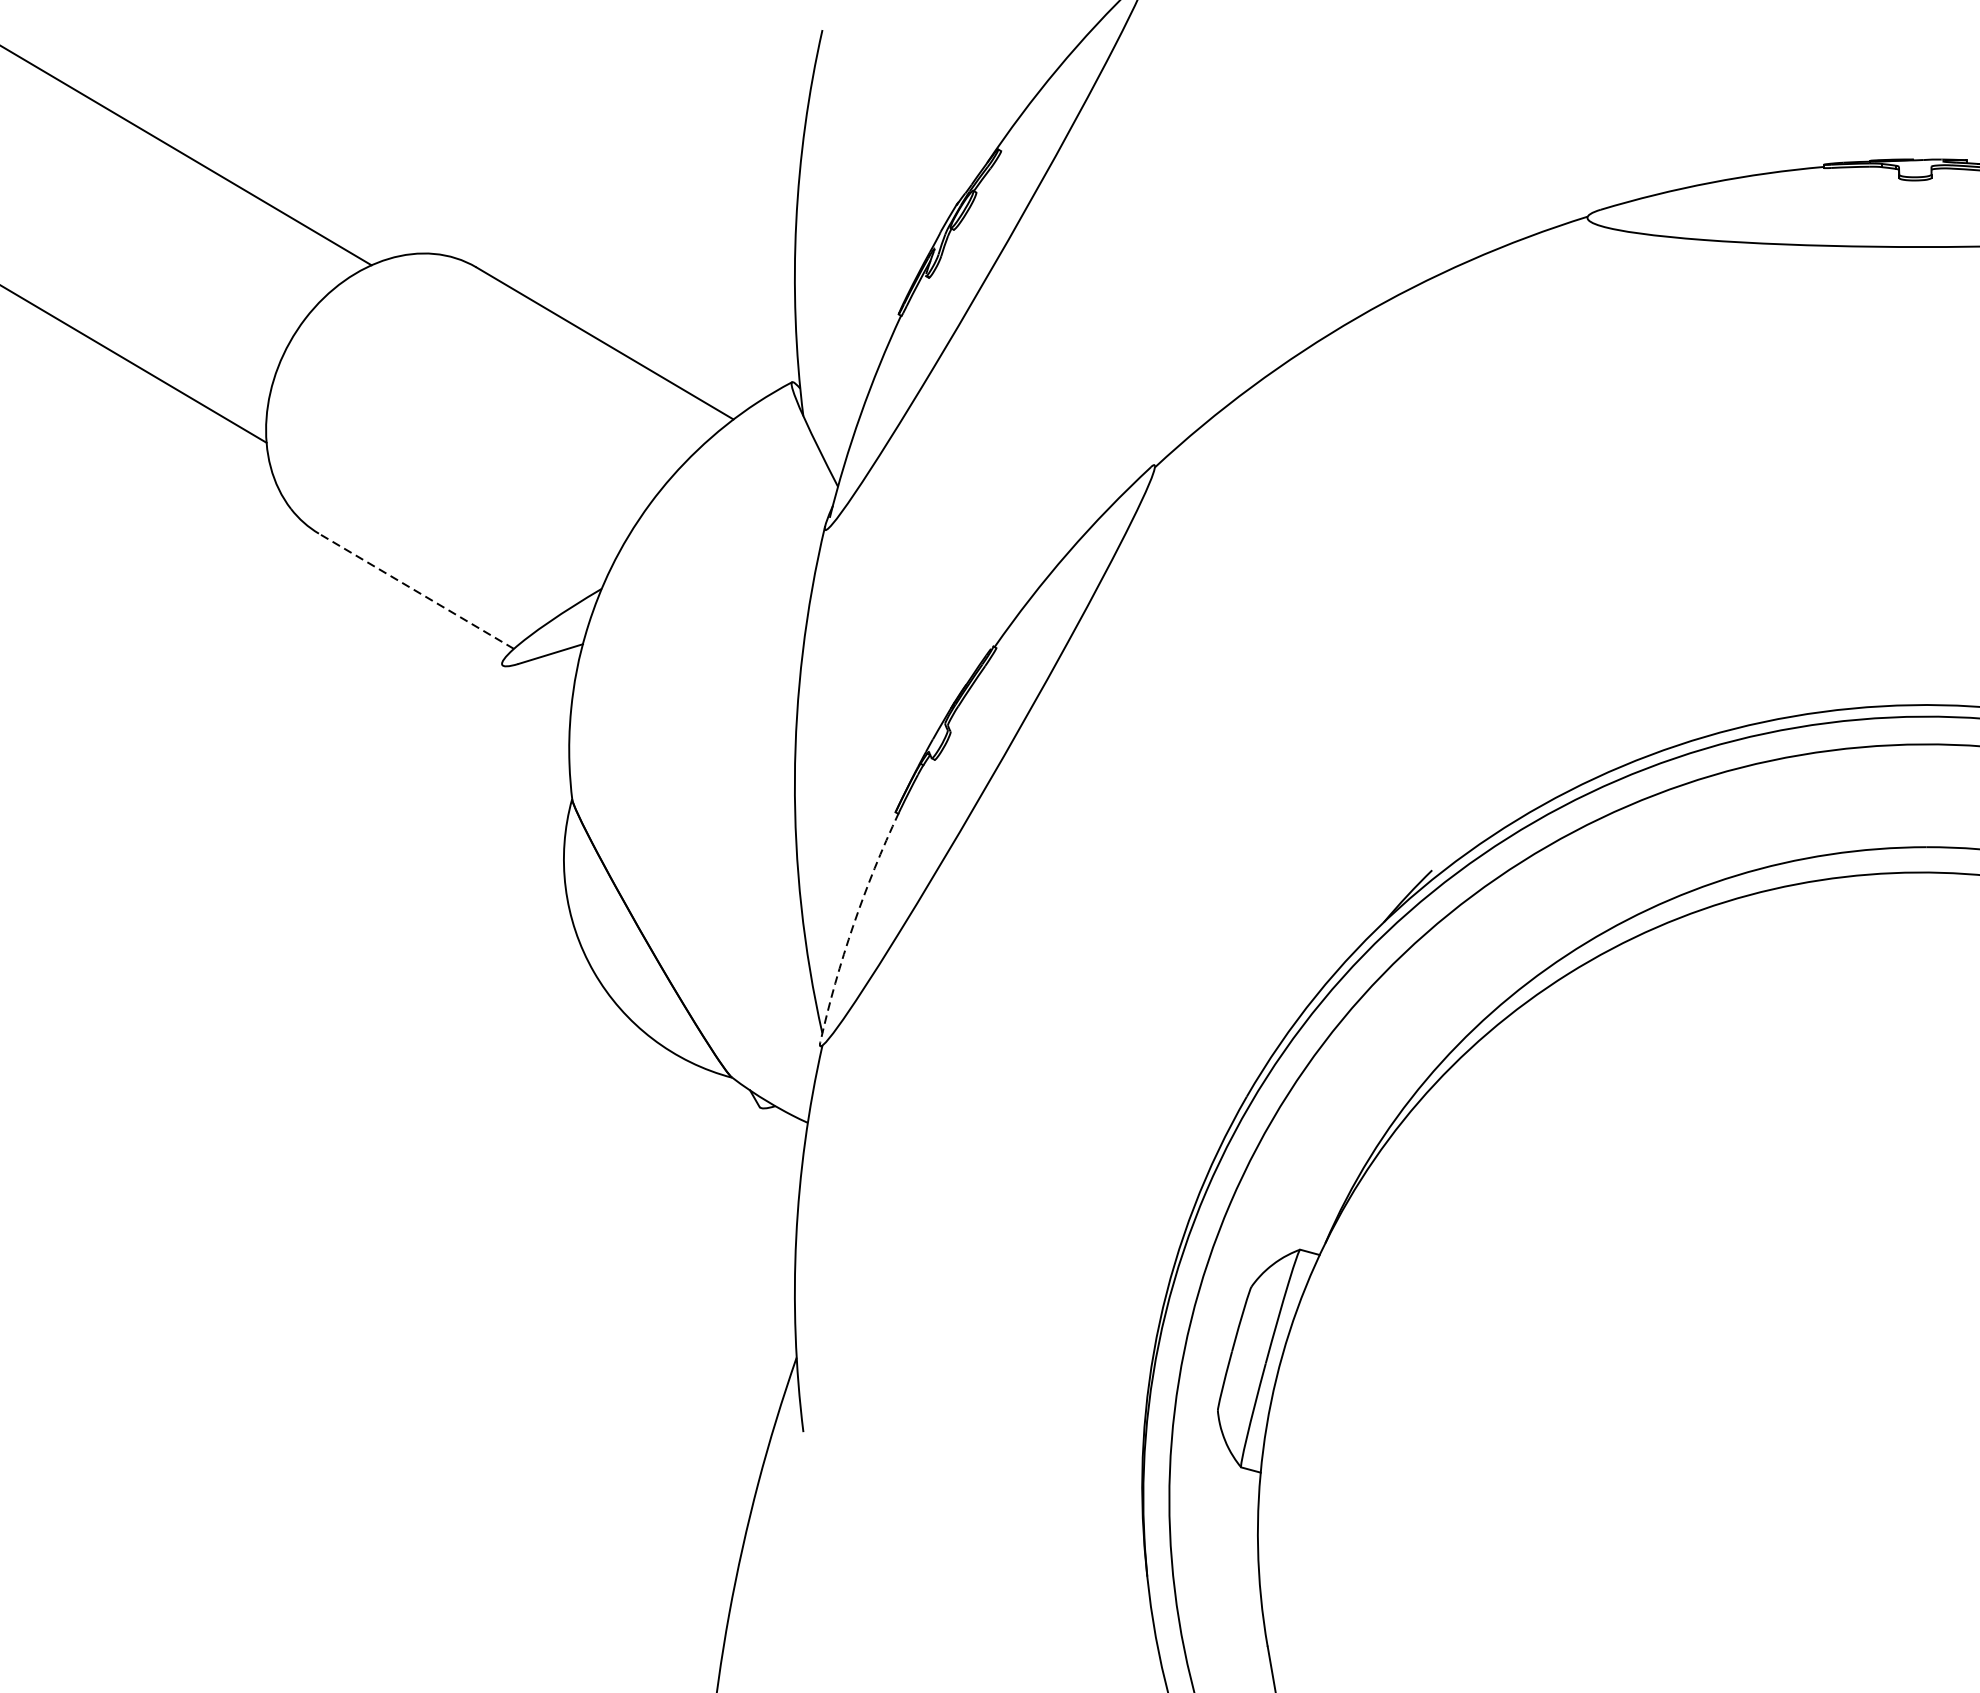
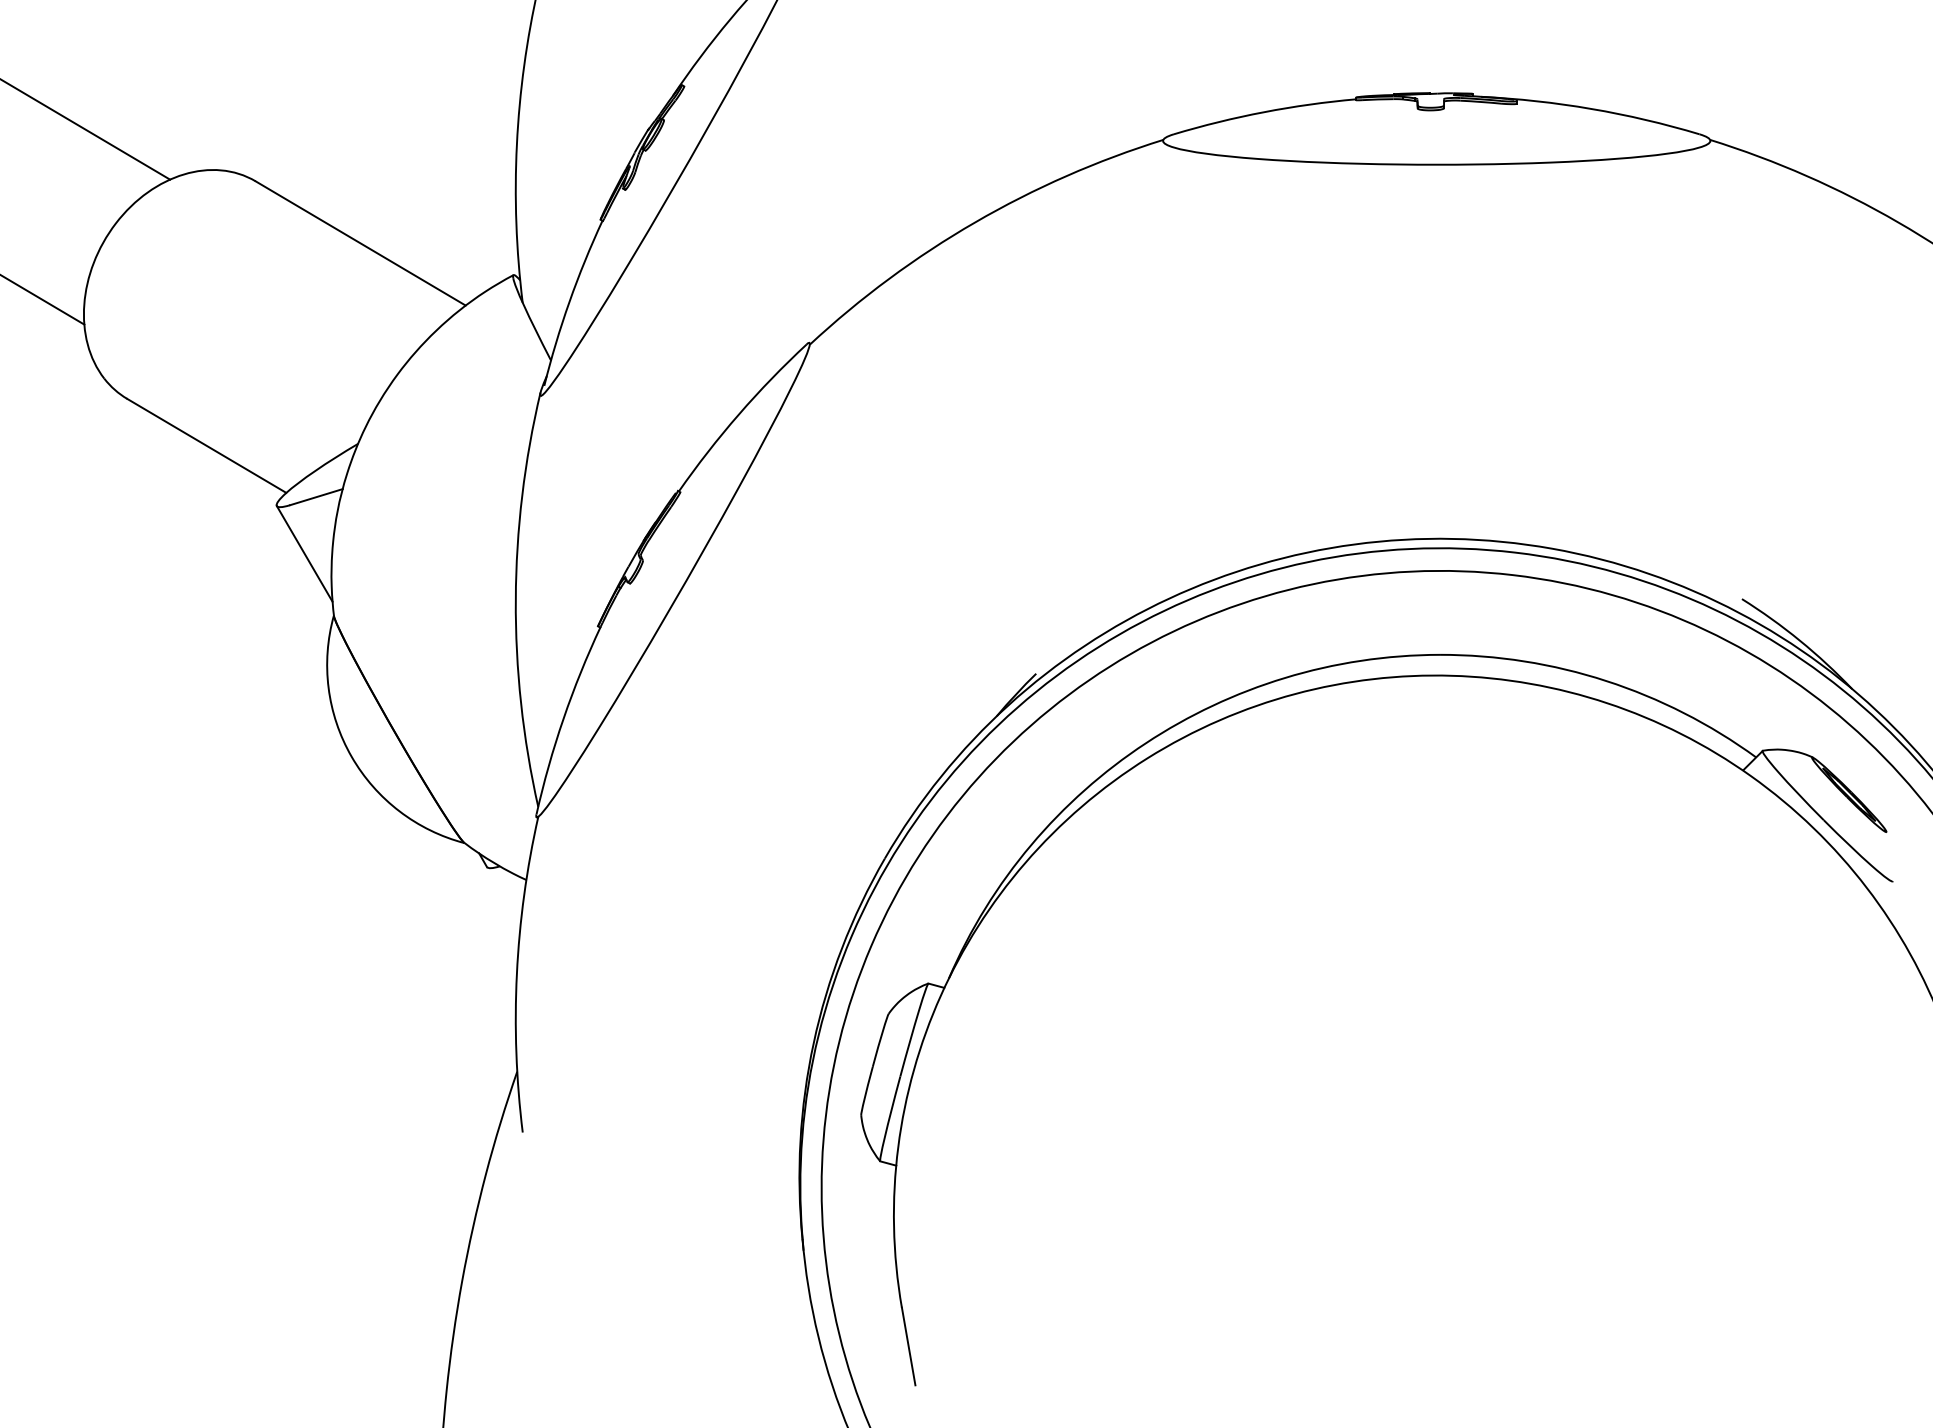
line: (416, 590) -> (206, 445), dashed -> solid
line: (536, 723) -> (304, 553), added
arc: (853, 925) -> (563, 718), dashed -> solid

